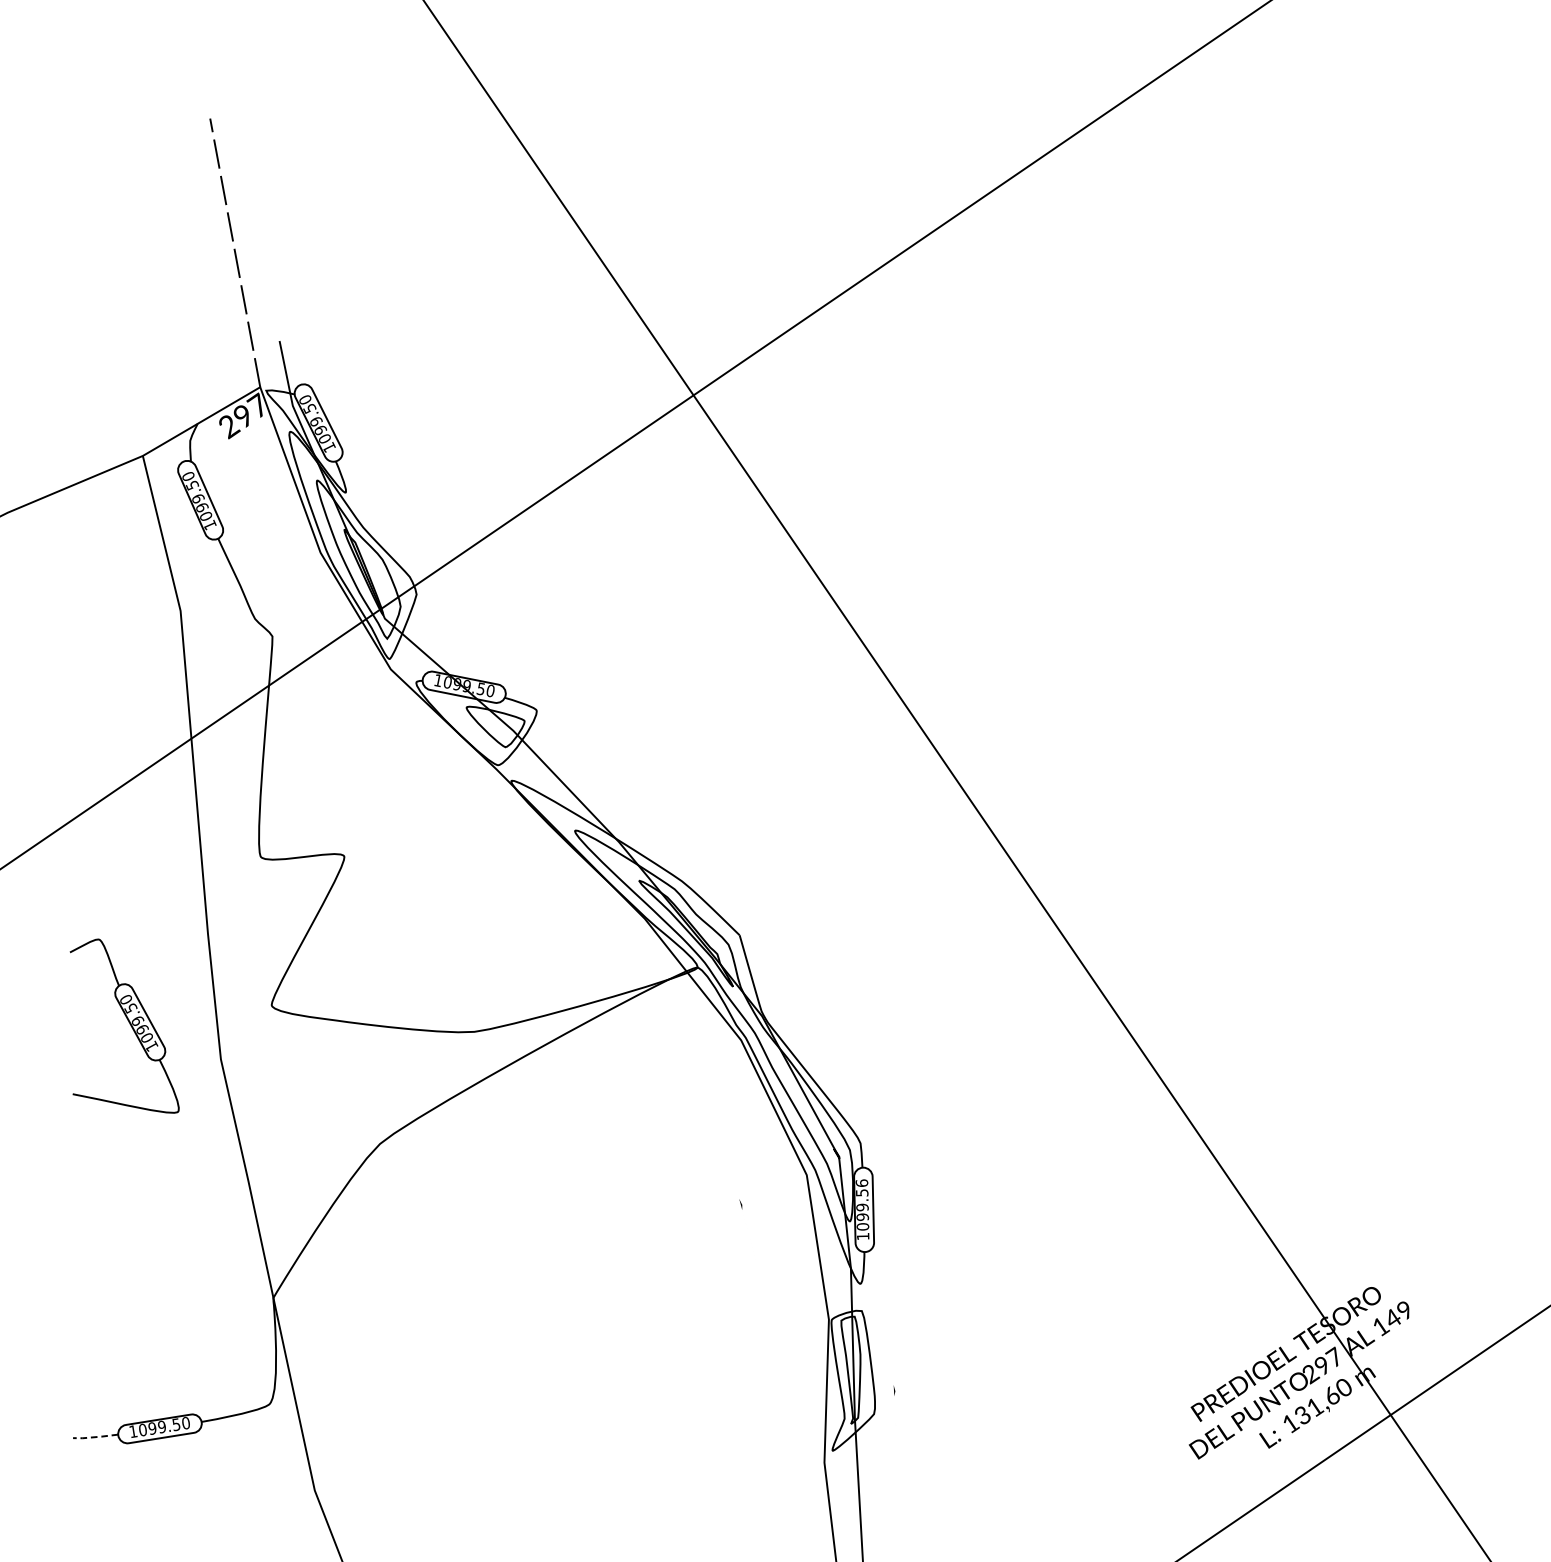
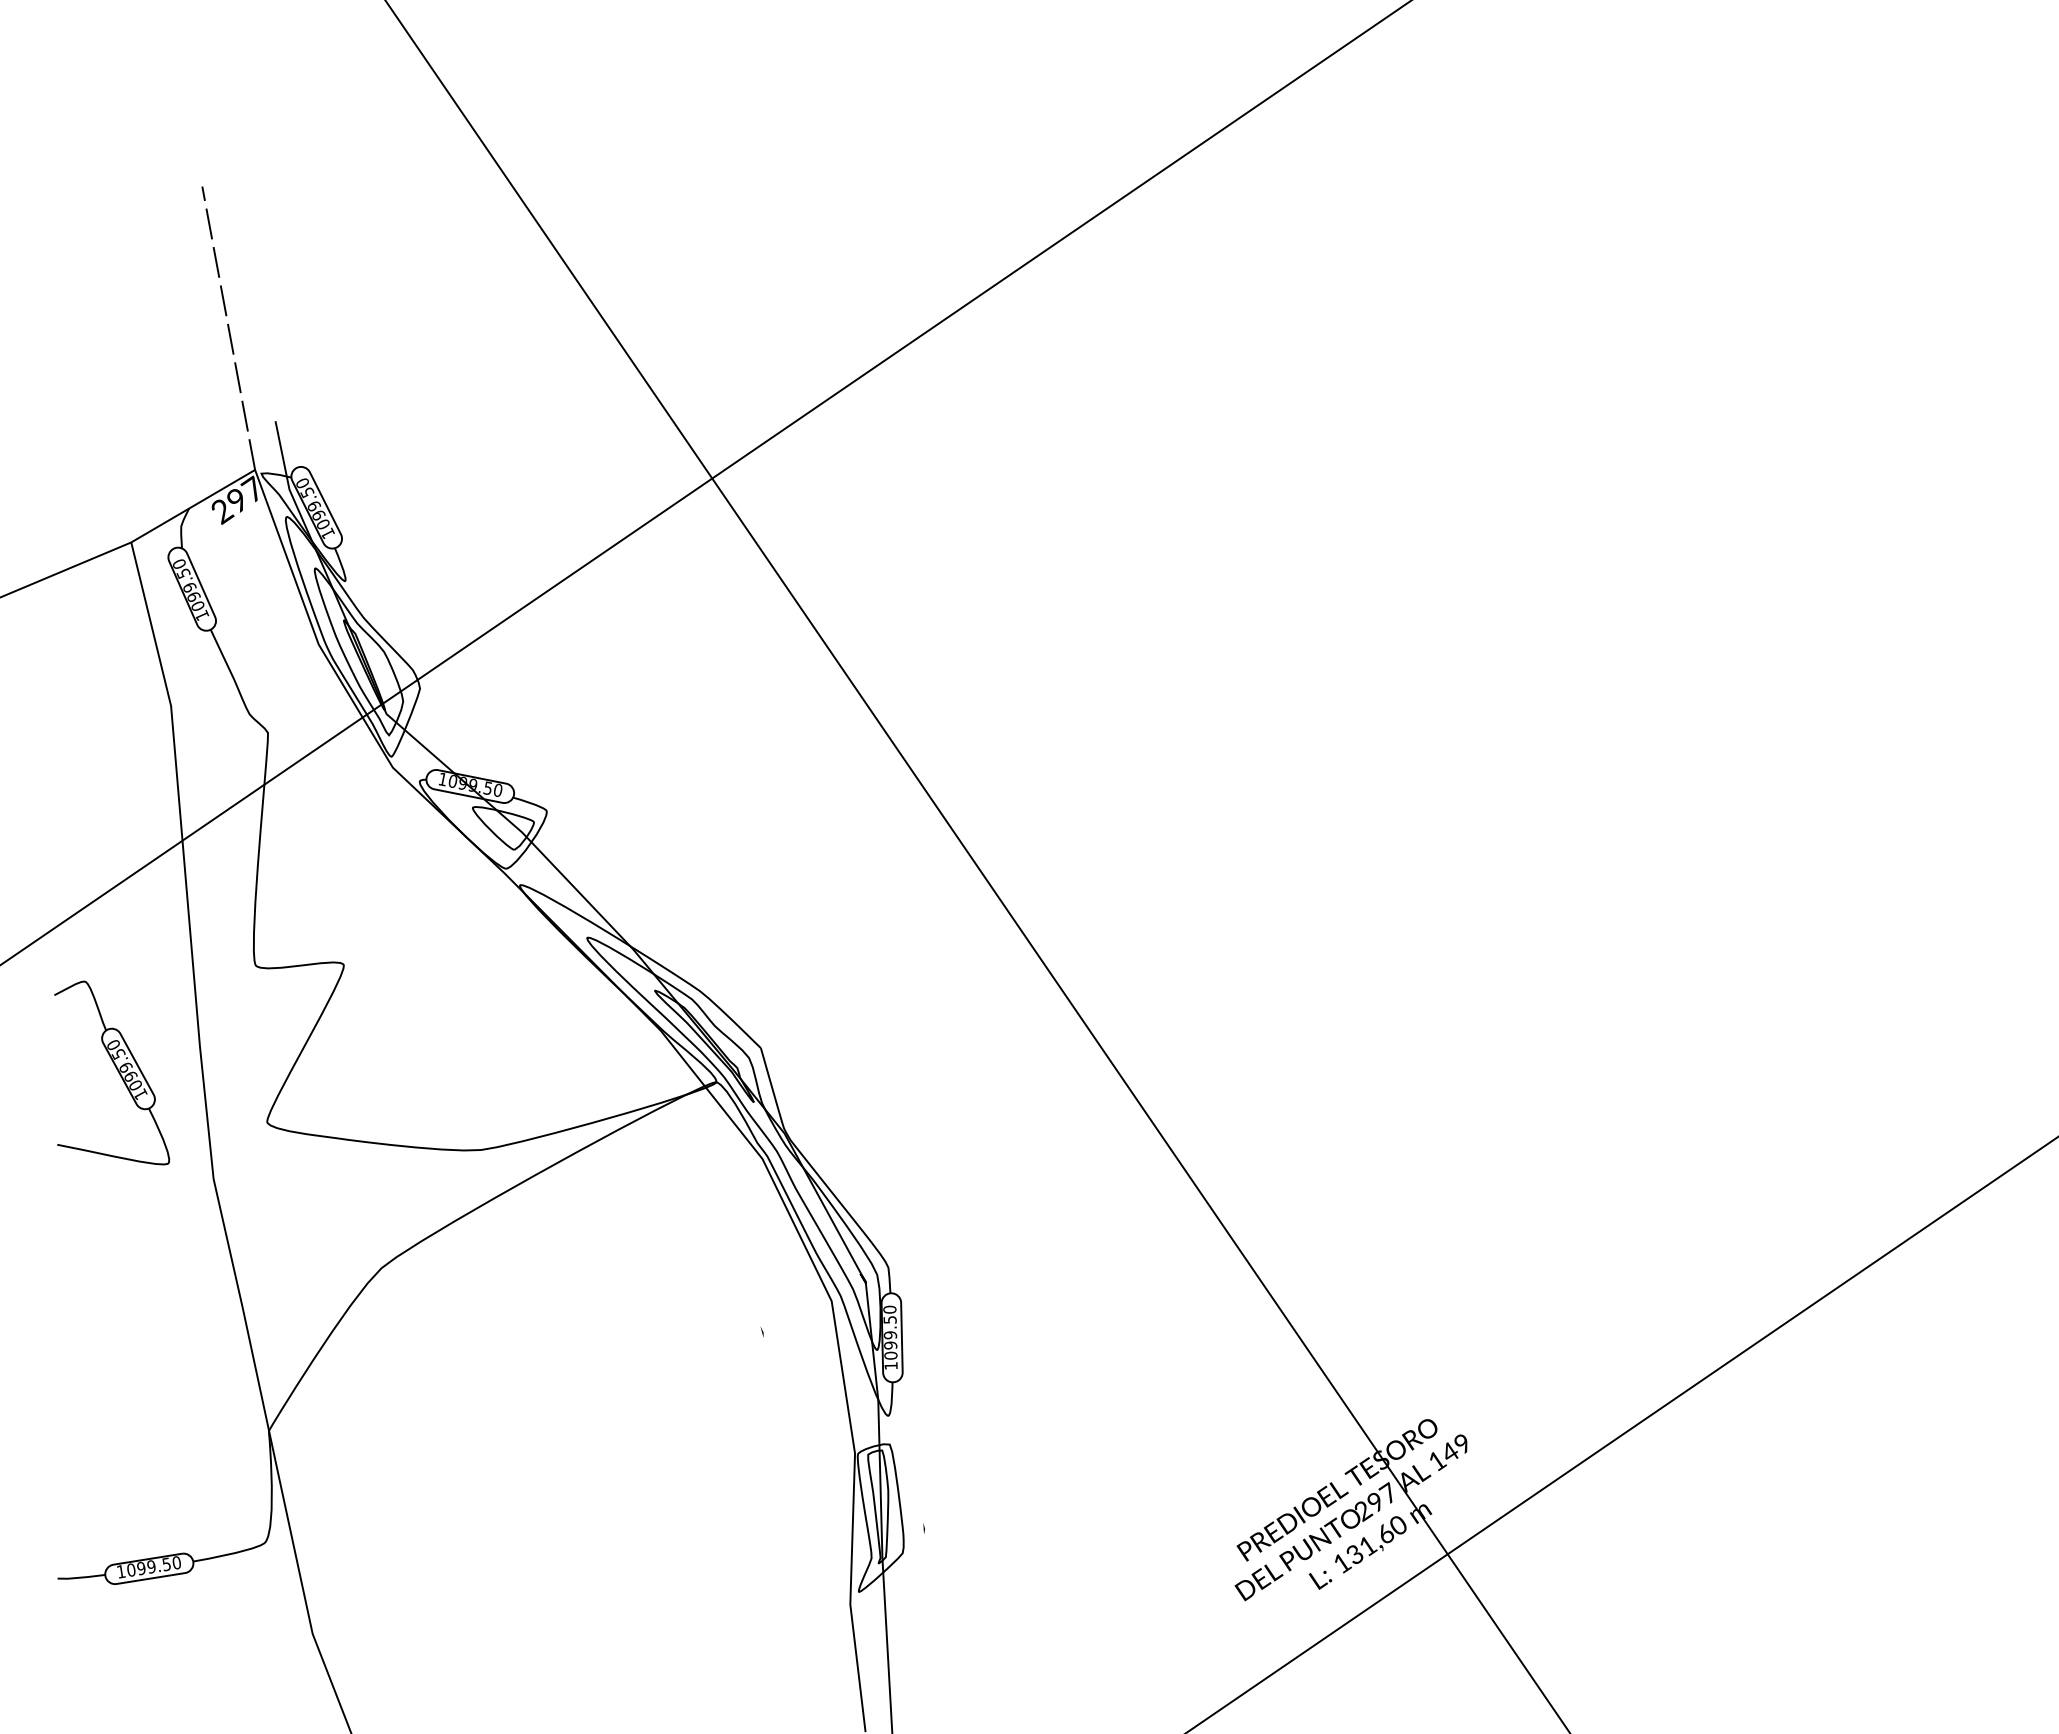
part: (125, 1025) -> (112, 1072), moved
text: (861, 1183) -> (889, 1309), 1099.56 -> 1099.50
line: (95, 1437) -> (81, 1577), dashed -> solid

